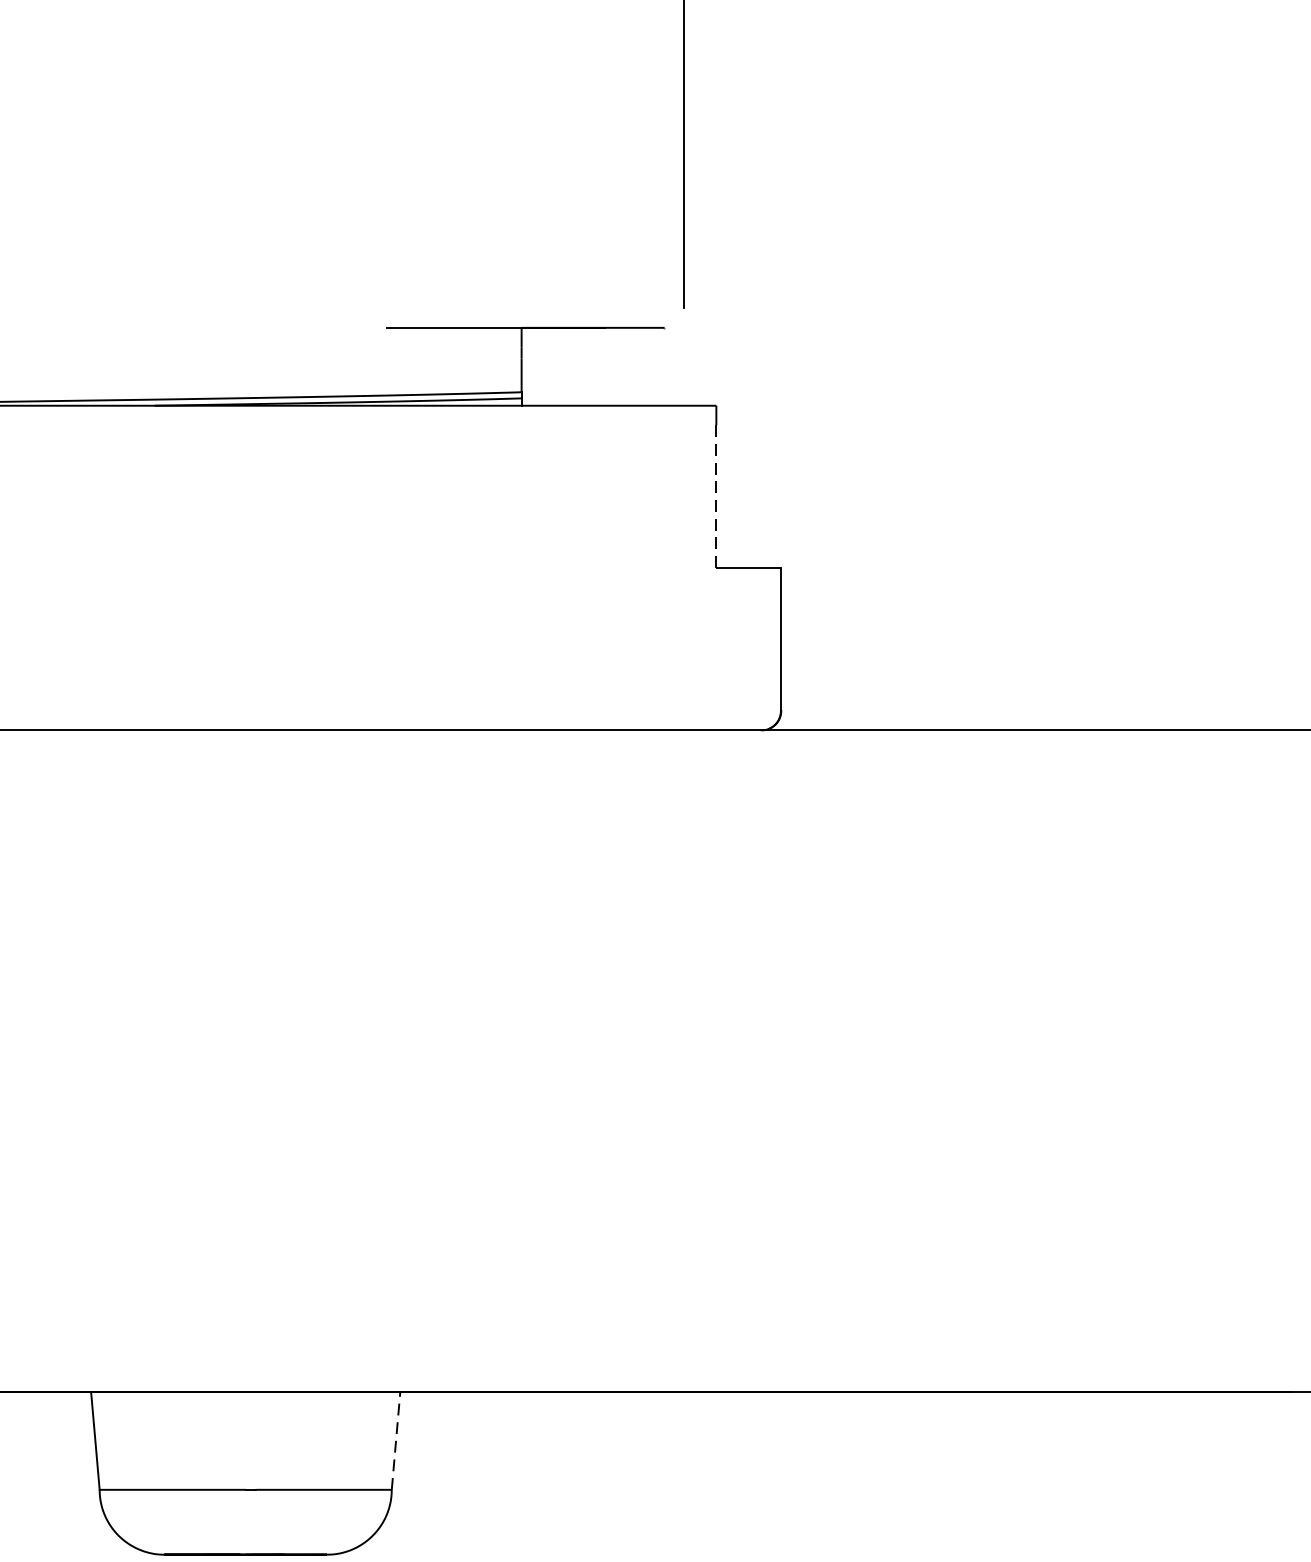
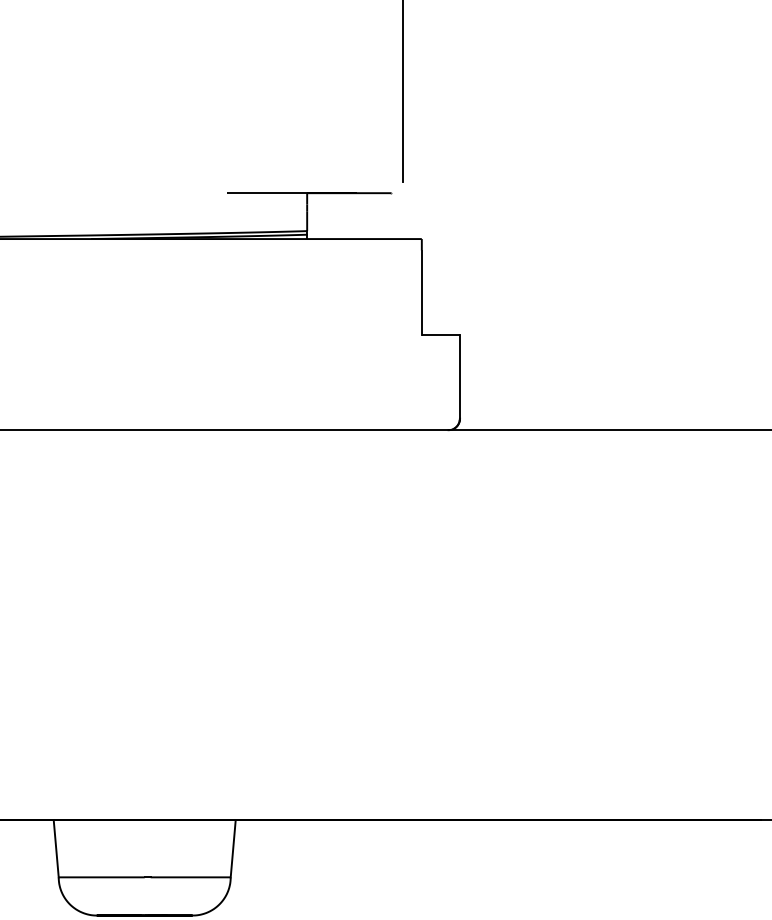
line: (715, 496) -> (421, 292), dashed -> solid
line: (396, 1440) -> (233, 848), dashed -> solid

